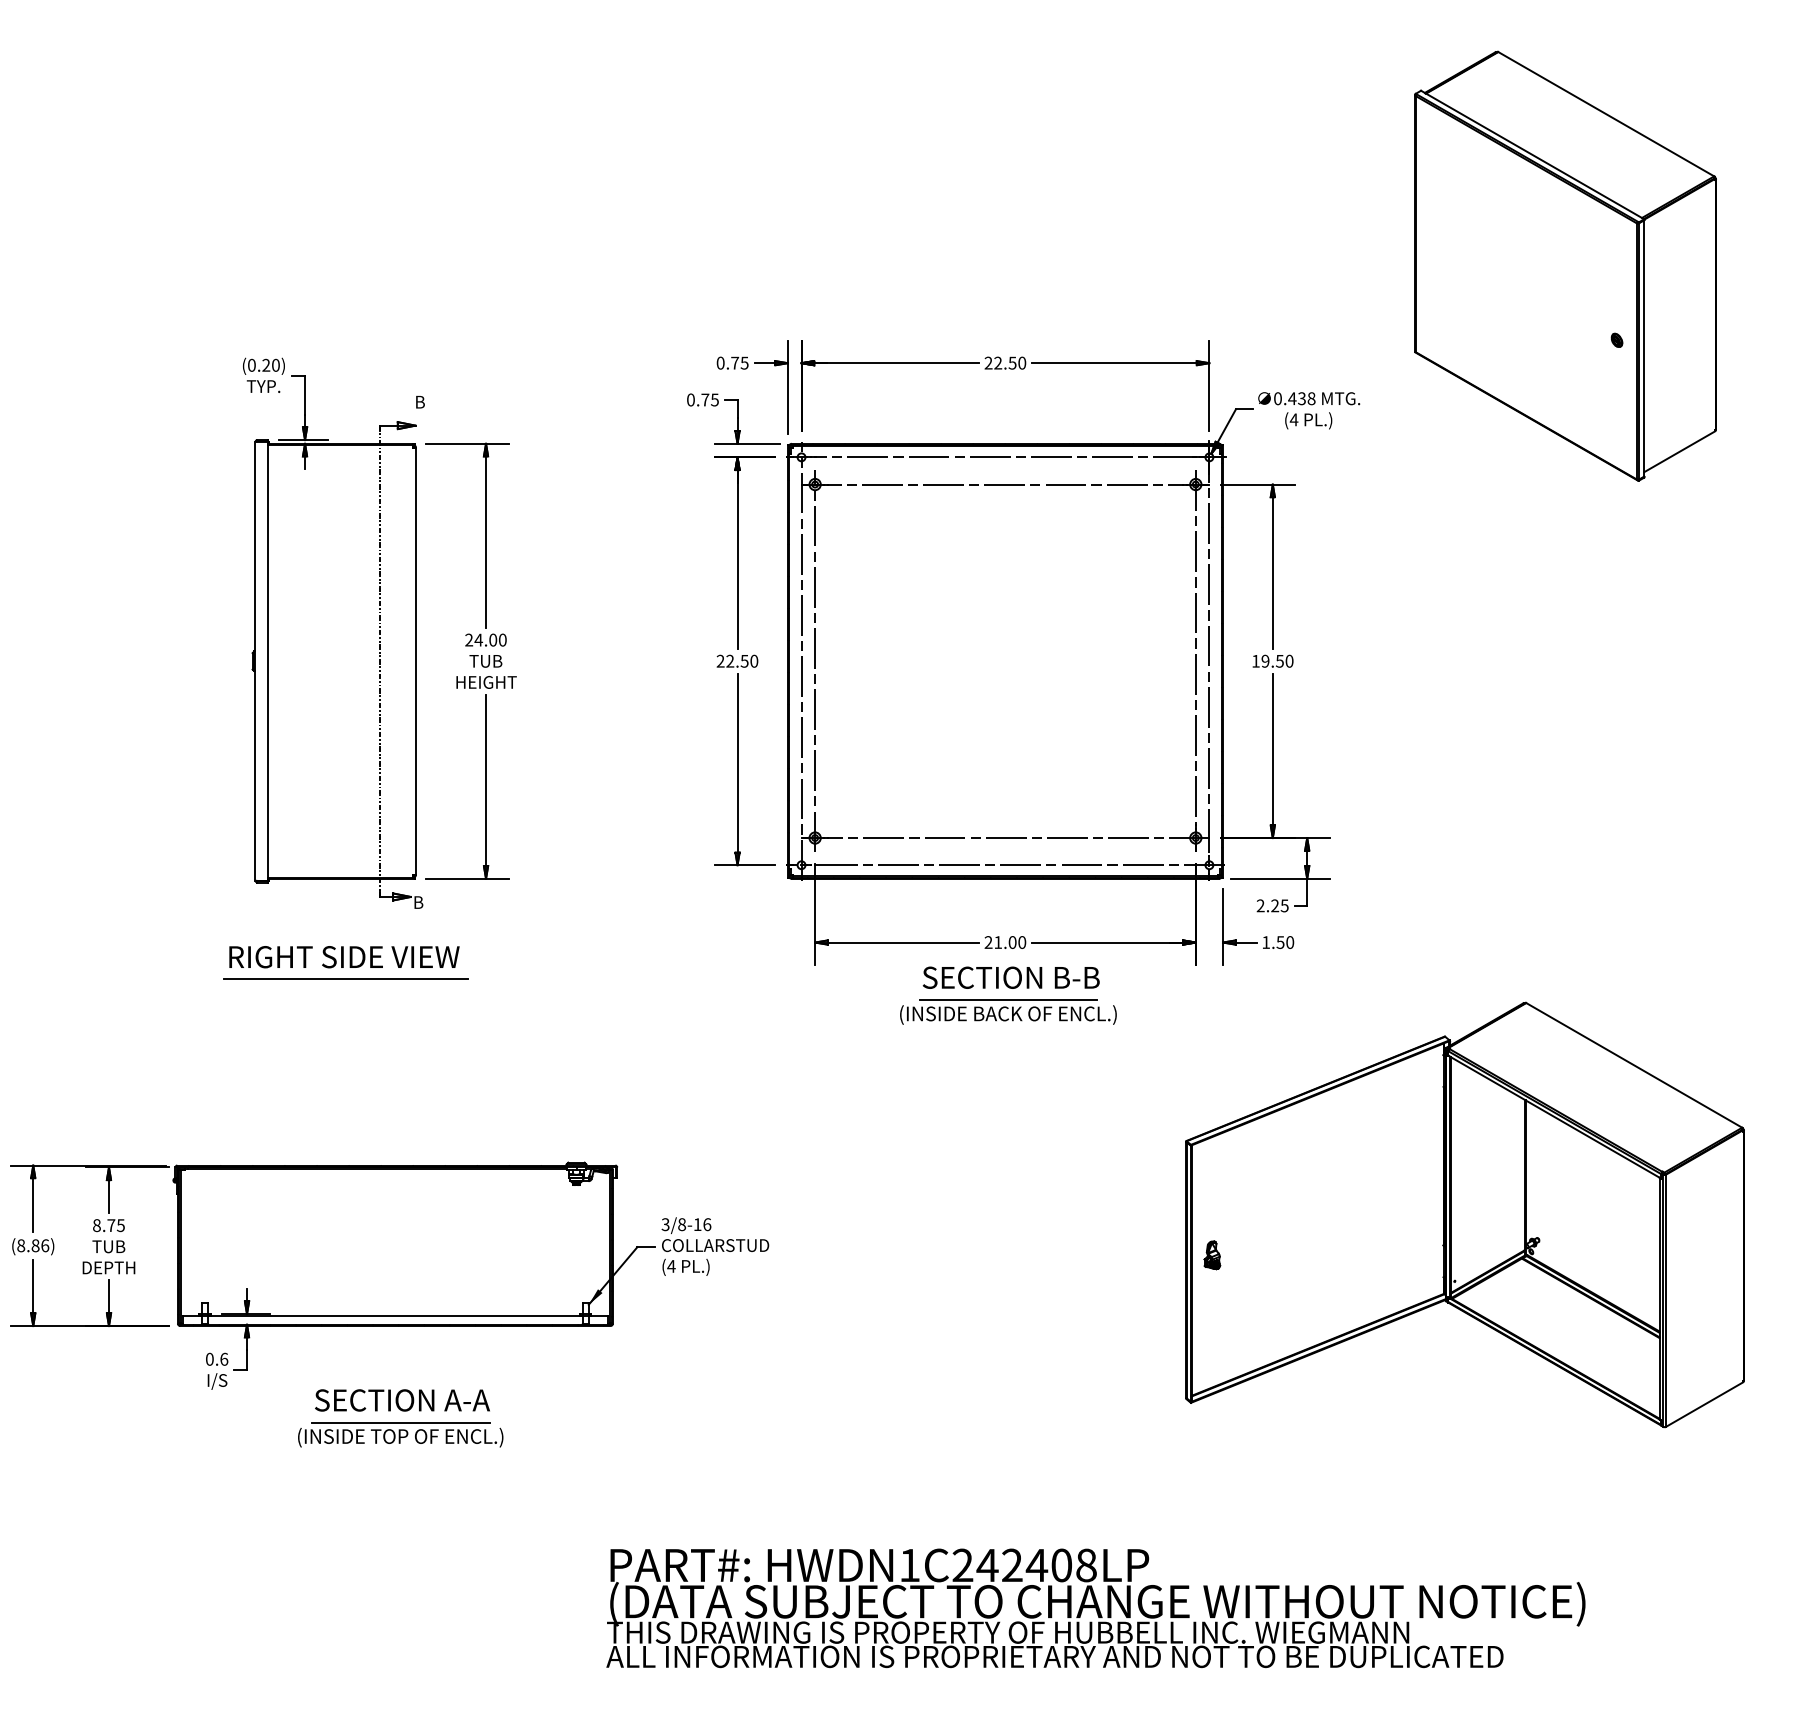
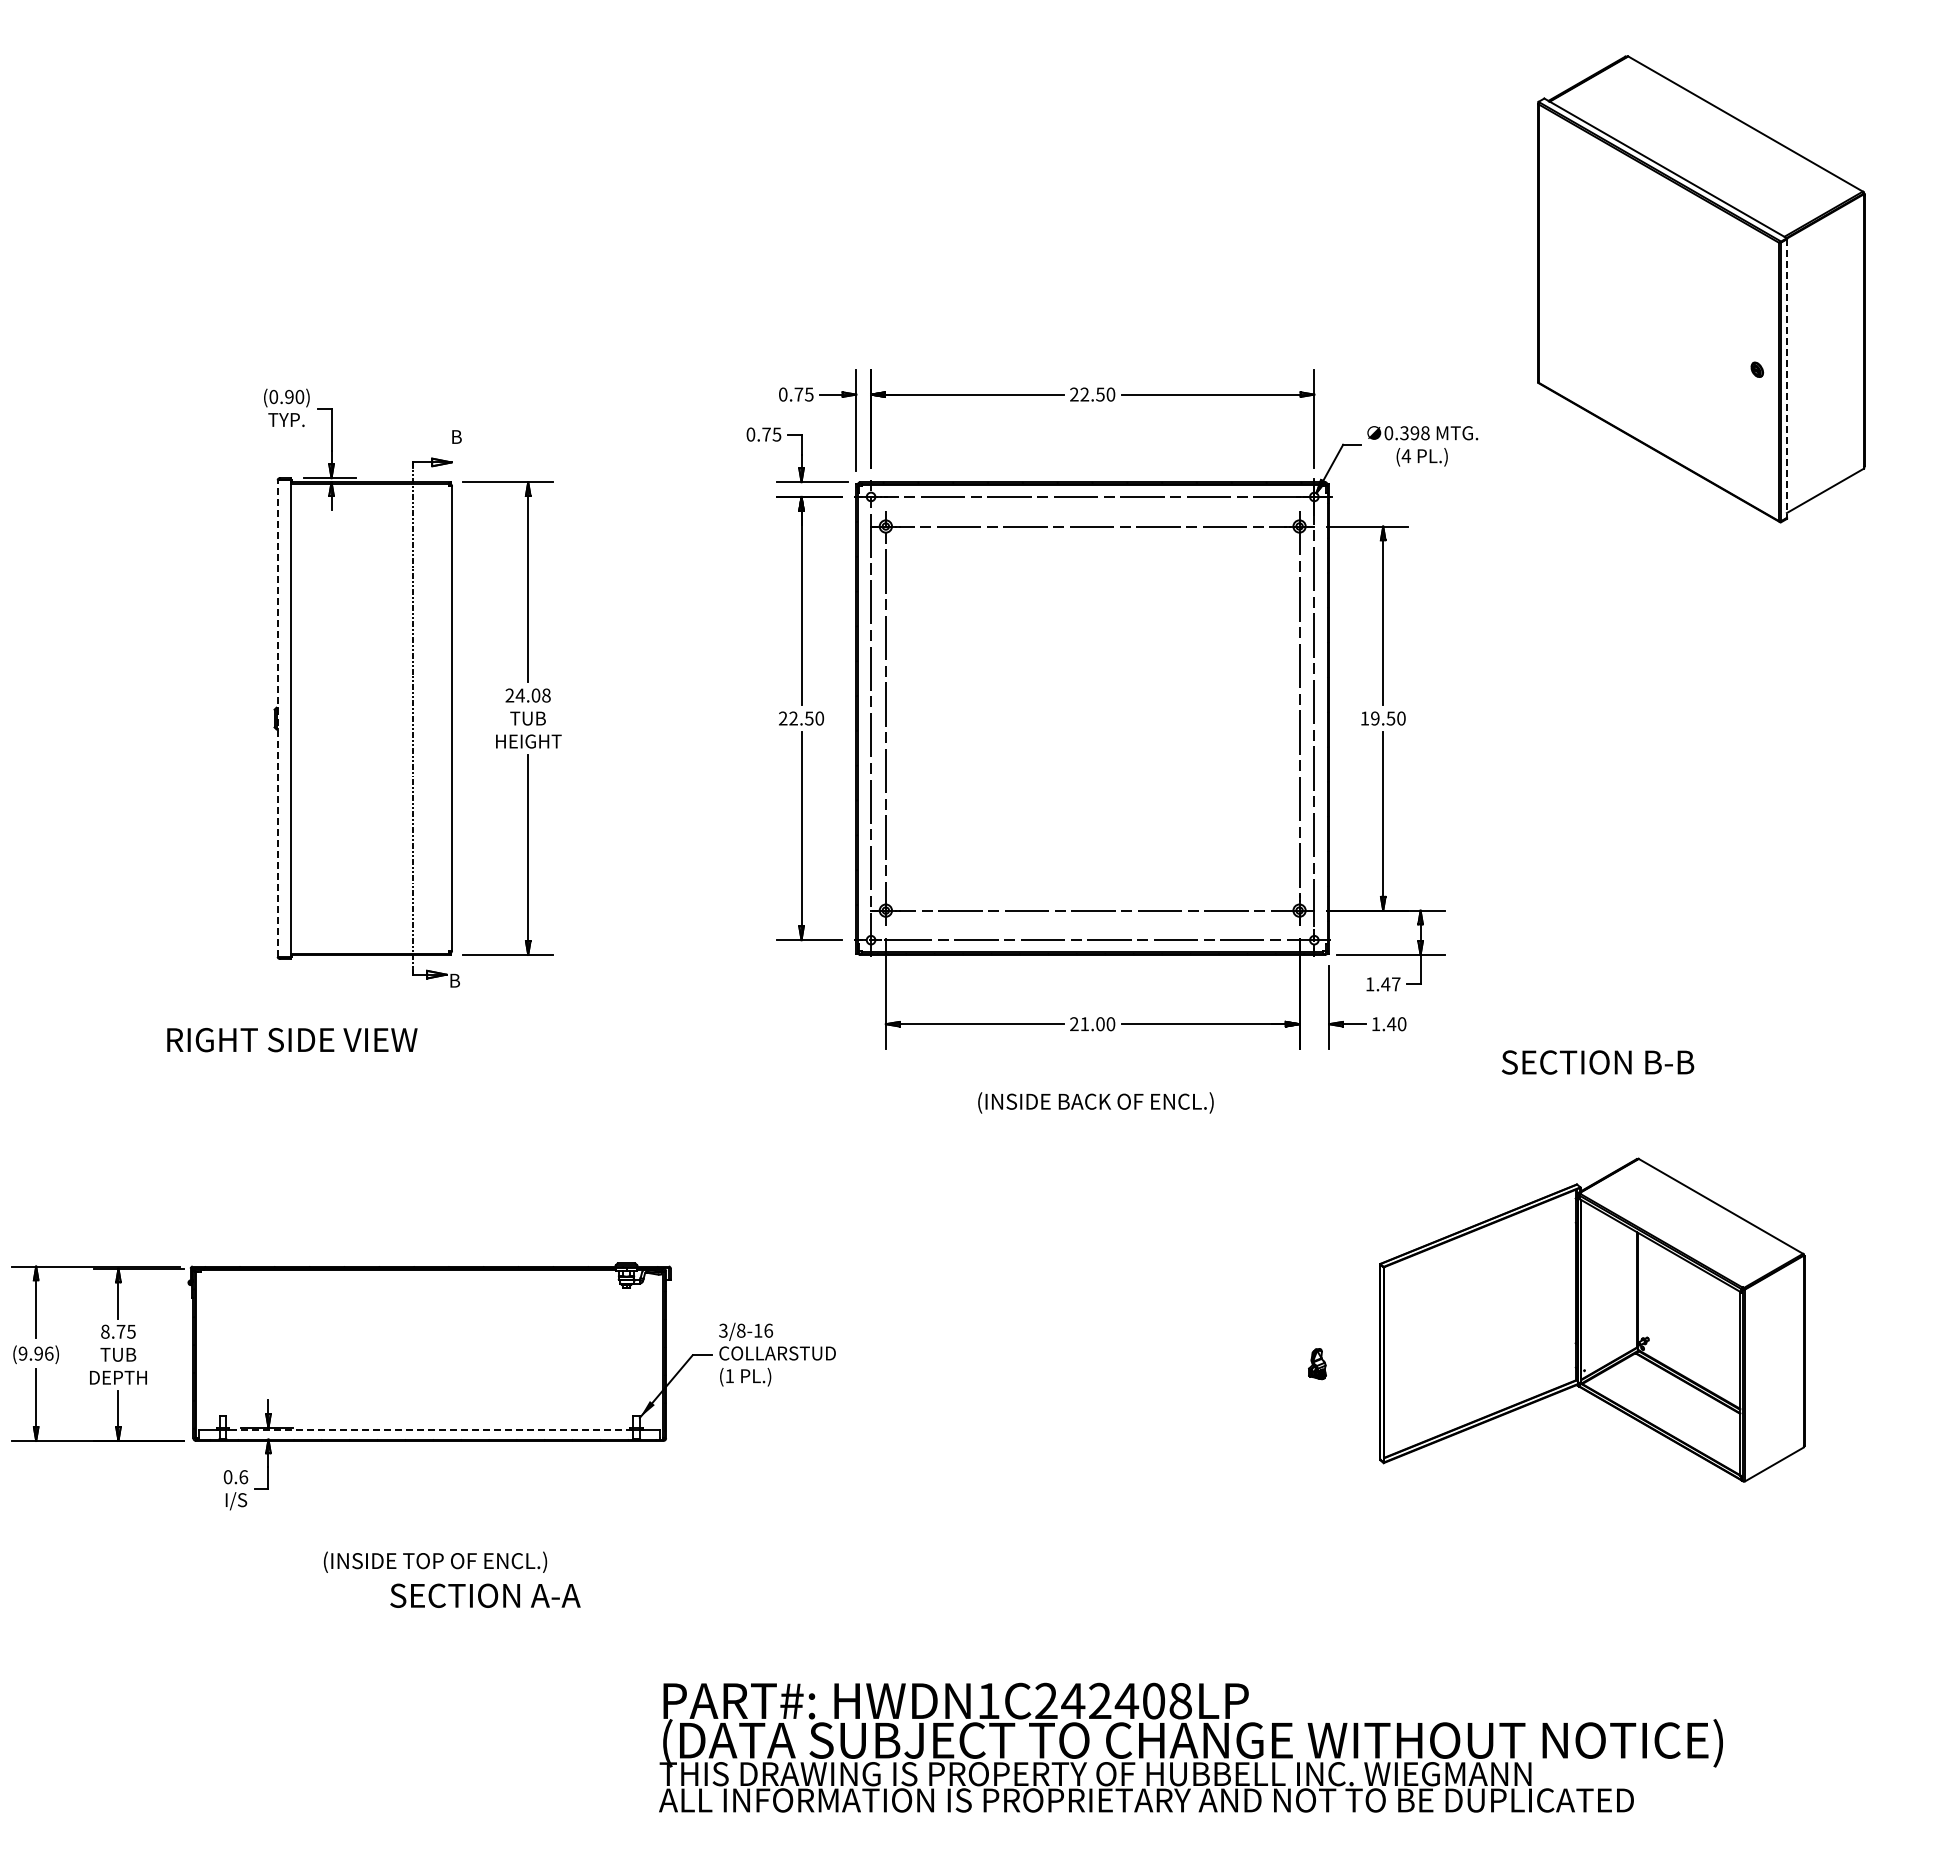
line: (1643, 349) -> (1786, 379), solid -> dashed
text: (266, 365) -> (289, 397), (0.20) -> (0.90)
text: (1296, 398) -> (1409, 433), 0.438 -> 0.398
text: (502, 640) -> (546, 695), 24.00 -> 24.08
line: (255, 661) -> (277, 718), solid -> dashed
text: (1272, 906) -> (1382, 984), 2.25 -> 1.47
text: (1280, 942) -> (1391, 1024), 1.50 -> 1.40
text: (344, 957) -> (292, 1040), moved
text: (1010, 977) -> (1597, 1062), moved
line: (345, 979) -> (375, 1064), removed
line: (1008, 999) -> (1095, 1086), removed
part: (1465, 1214) -> (1592, 1319), size x0.7
text: (28, 1245) -> (30, 1353), (8.86) -> (9.96)
text: (671, 1266) -> (729, 1376), (4 -> (1
line: (395, 1315) -> (429, 1429), solid -> dashed
text: (402, 1400) -> (485, 1595), moved
line: (400, 1422) -> (435, 1545), removed

